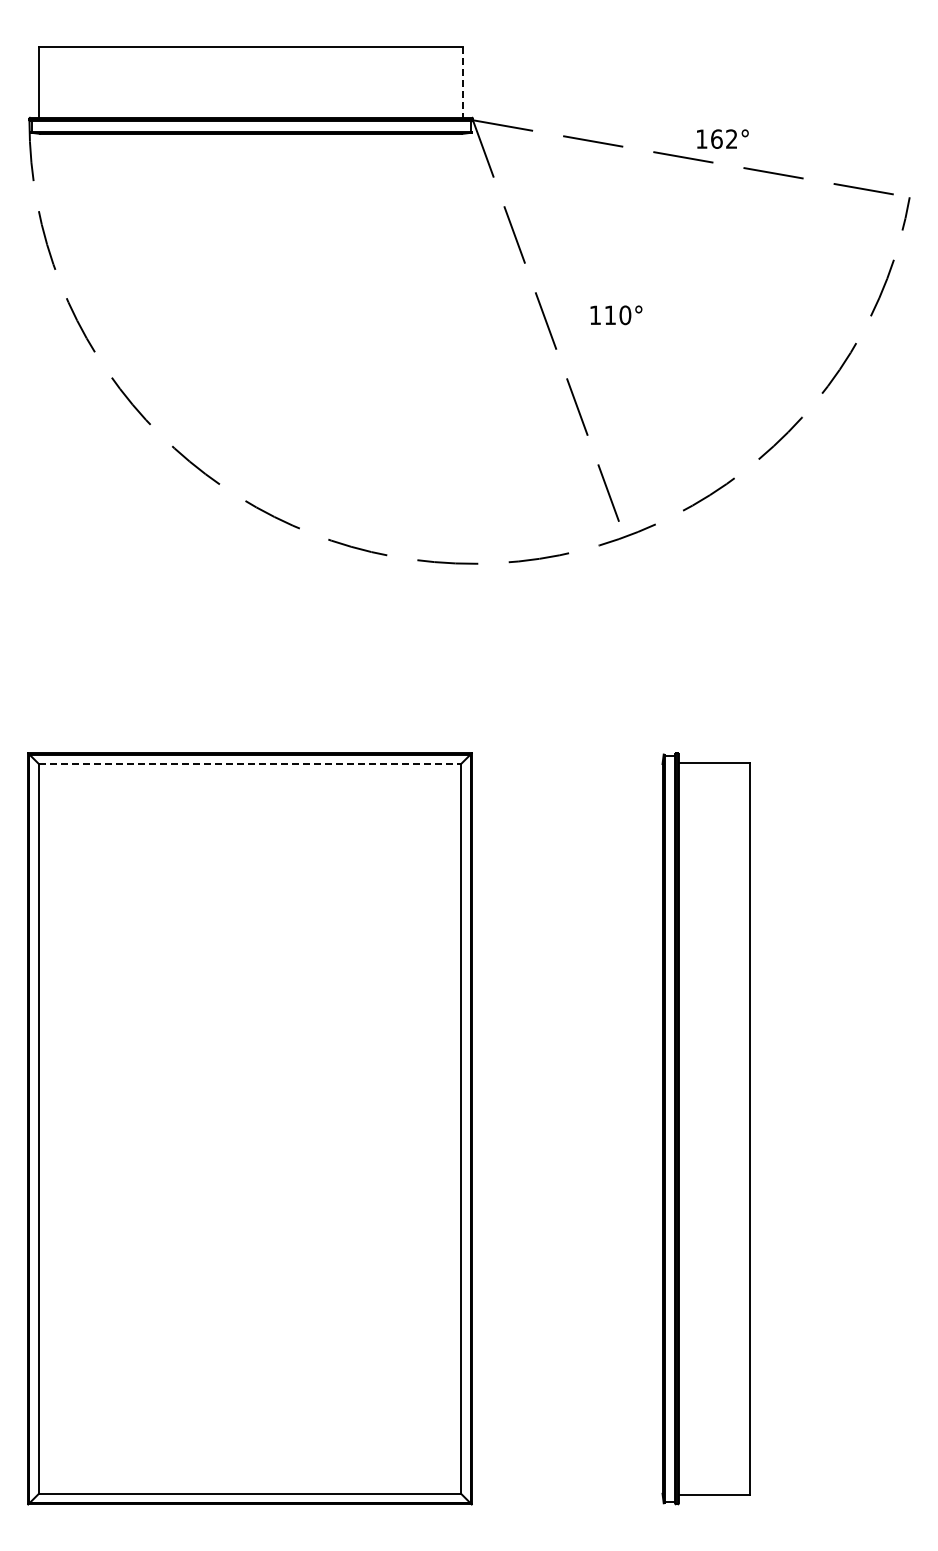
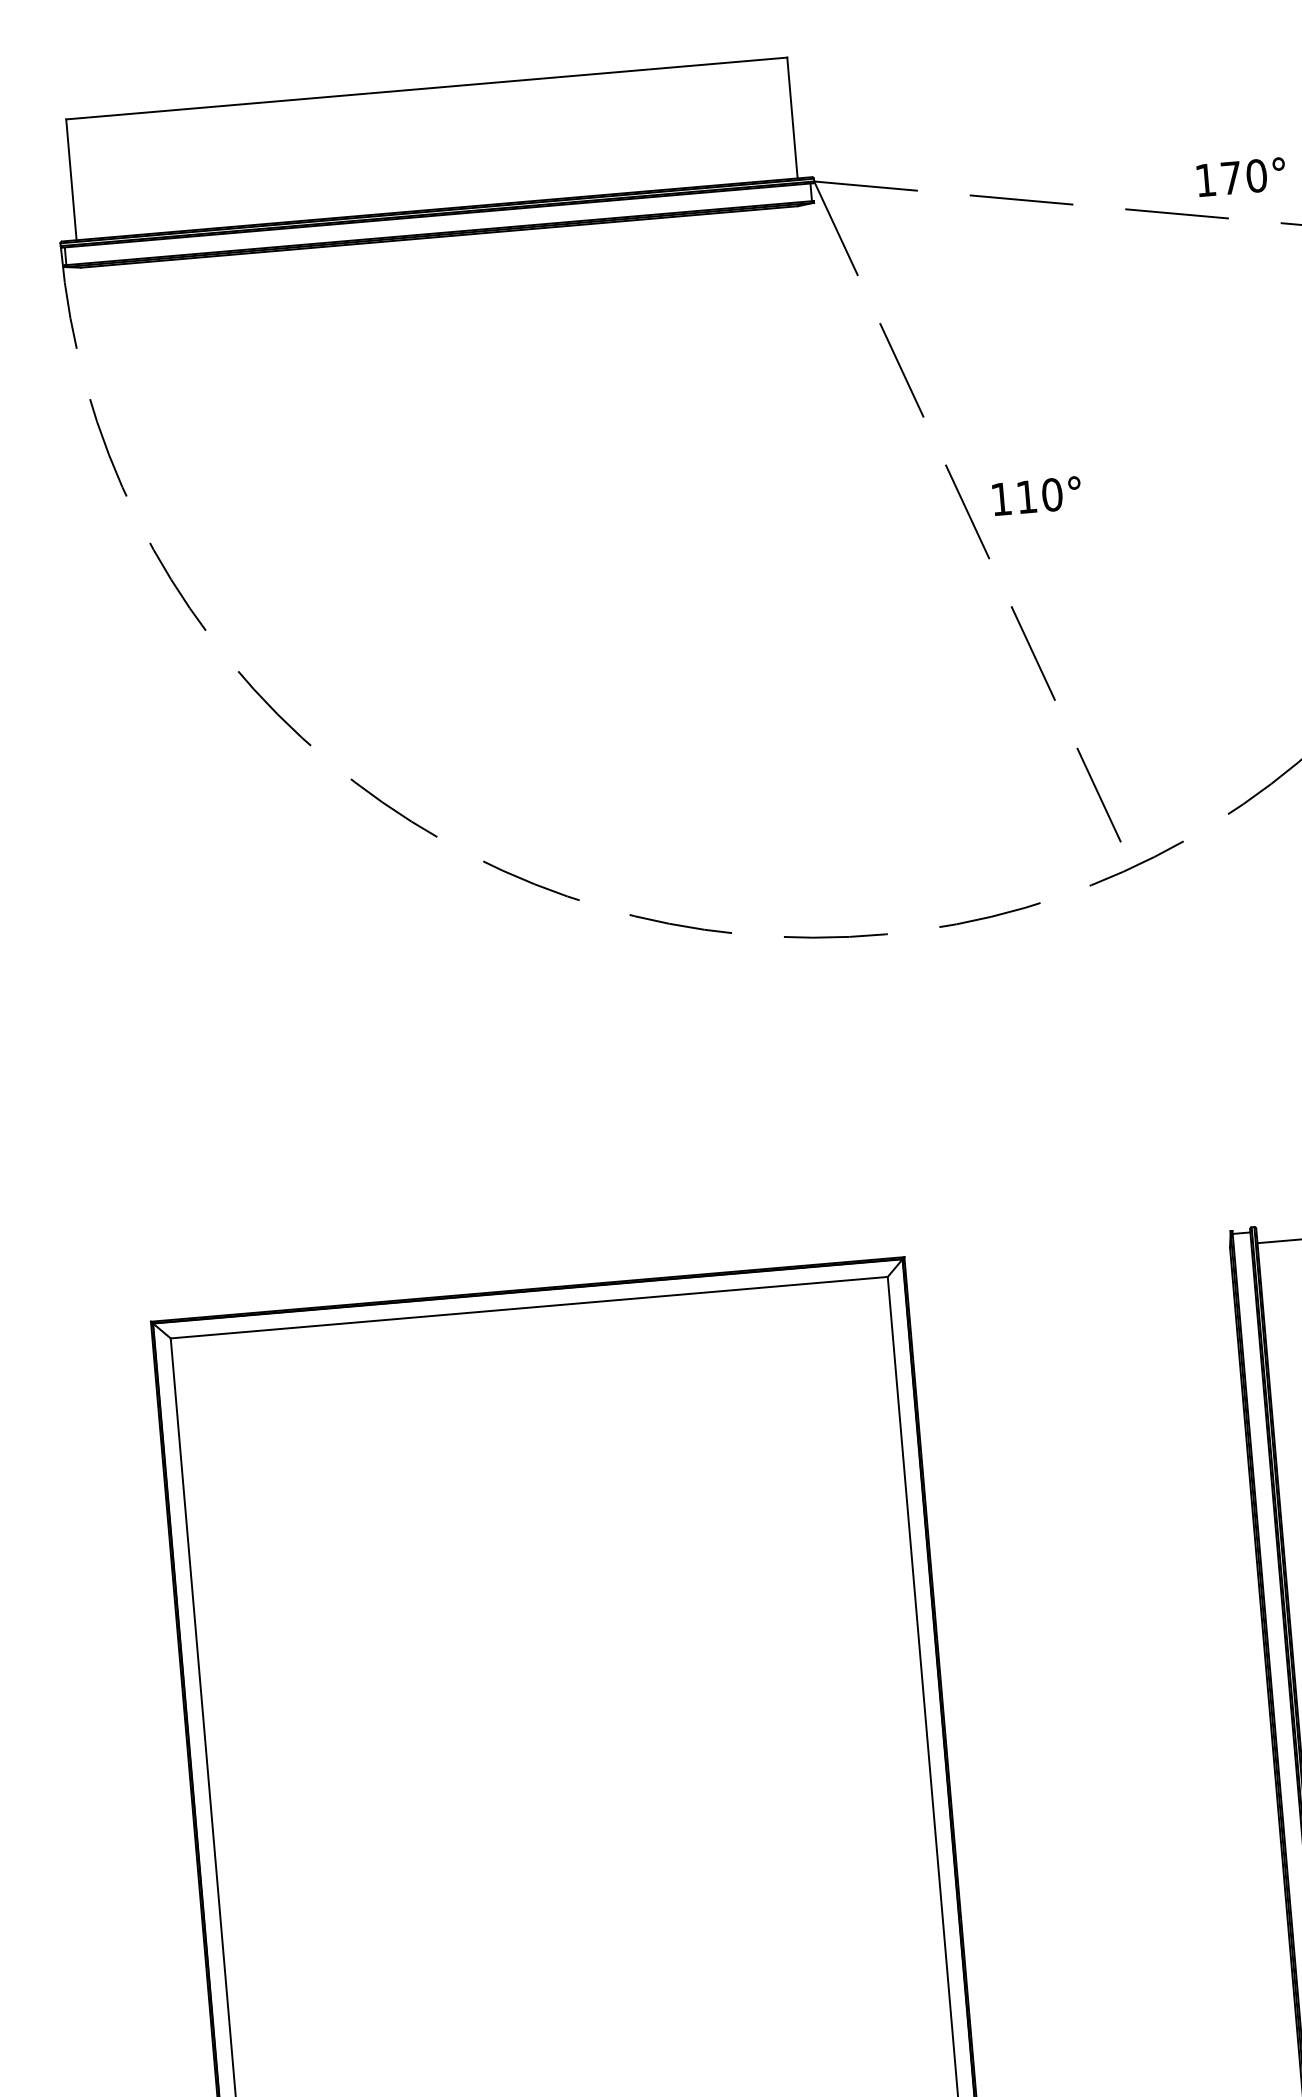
line: (463, 82) -> (792, 118), dashed -> solid
text: (724, 138) -> (1244, 175), 162° -> 170°
text: (616, 315) -> (1037, 496), moved
line: (250, 764) -> (530, 1308), dashed -> solid

